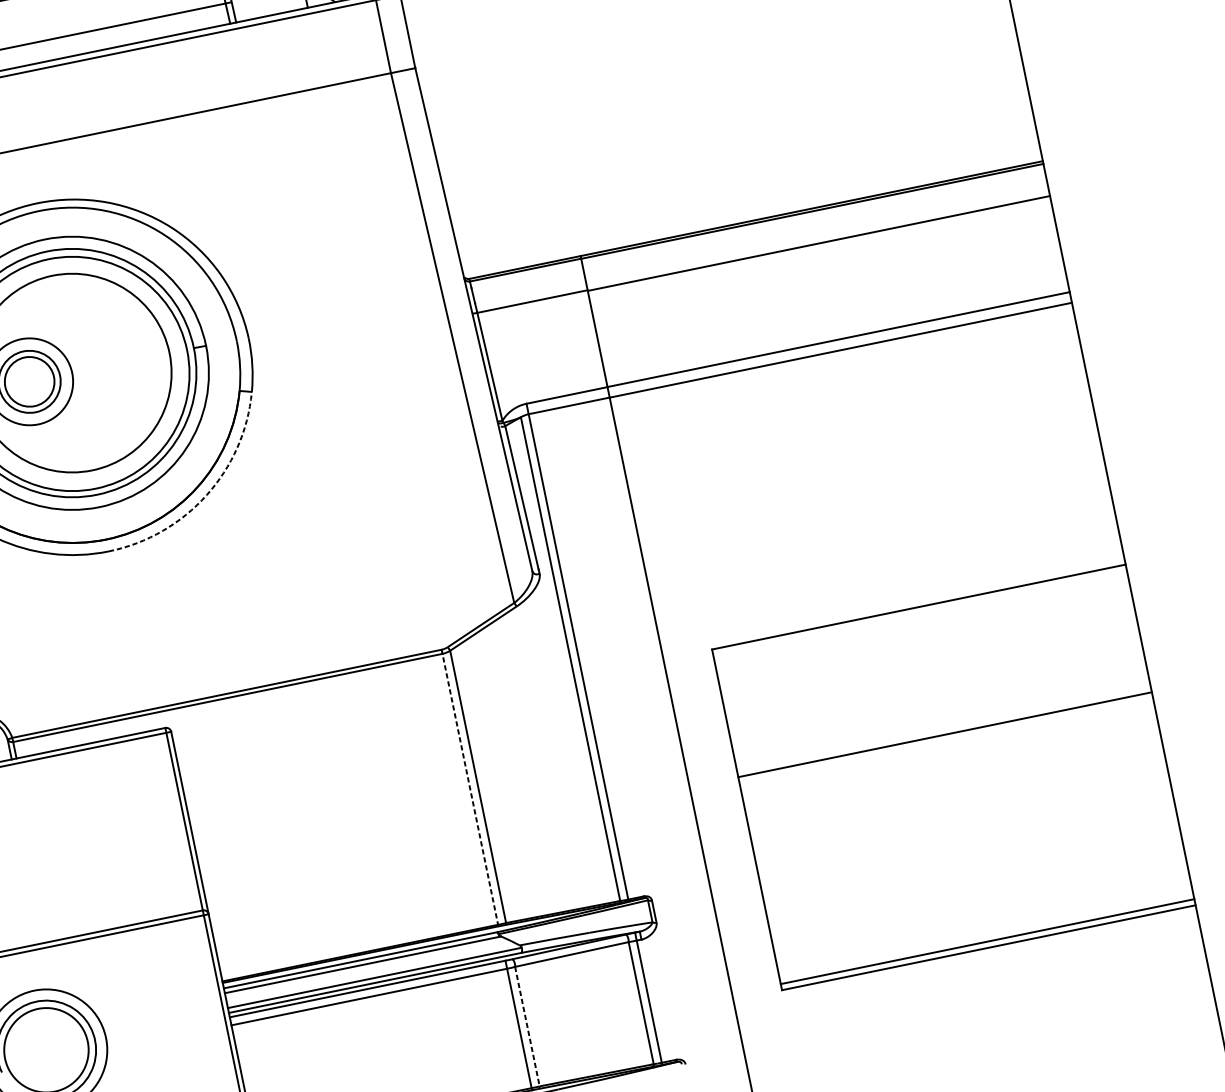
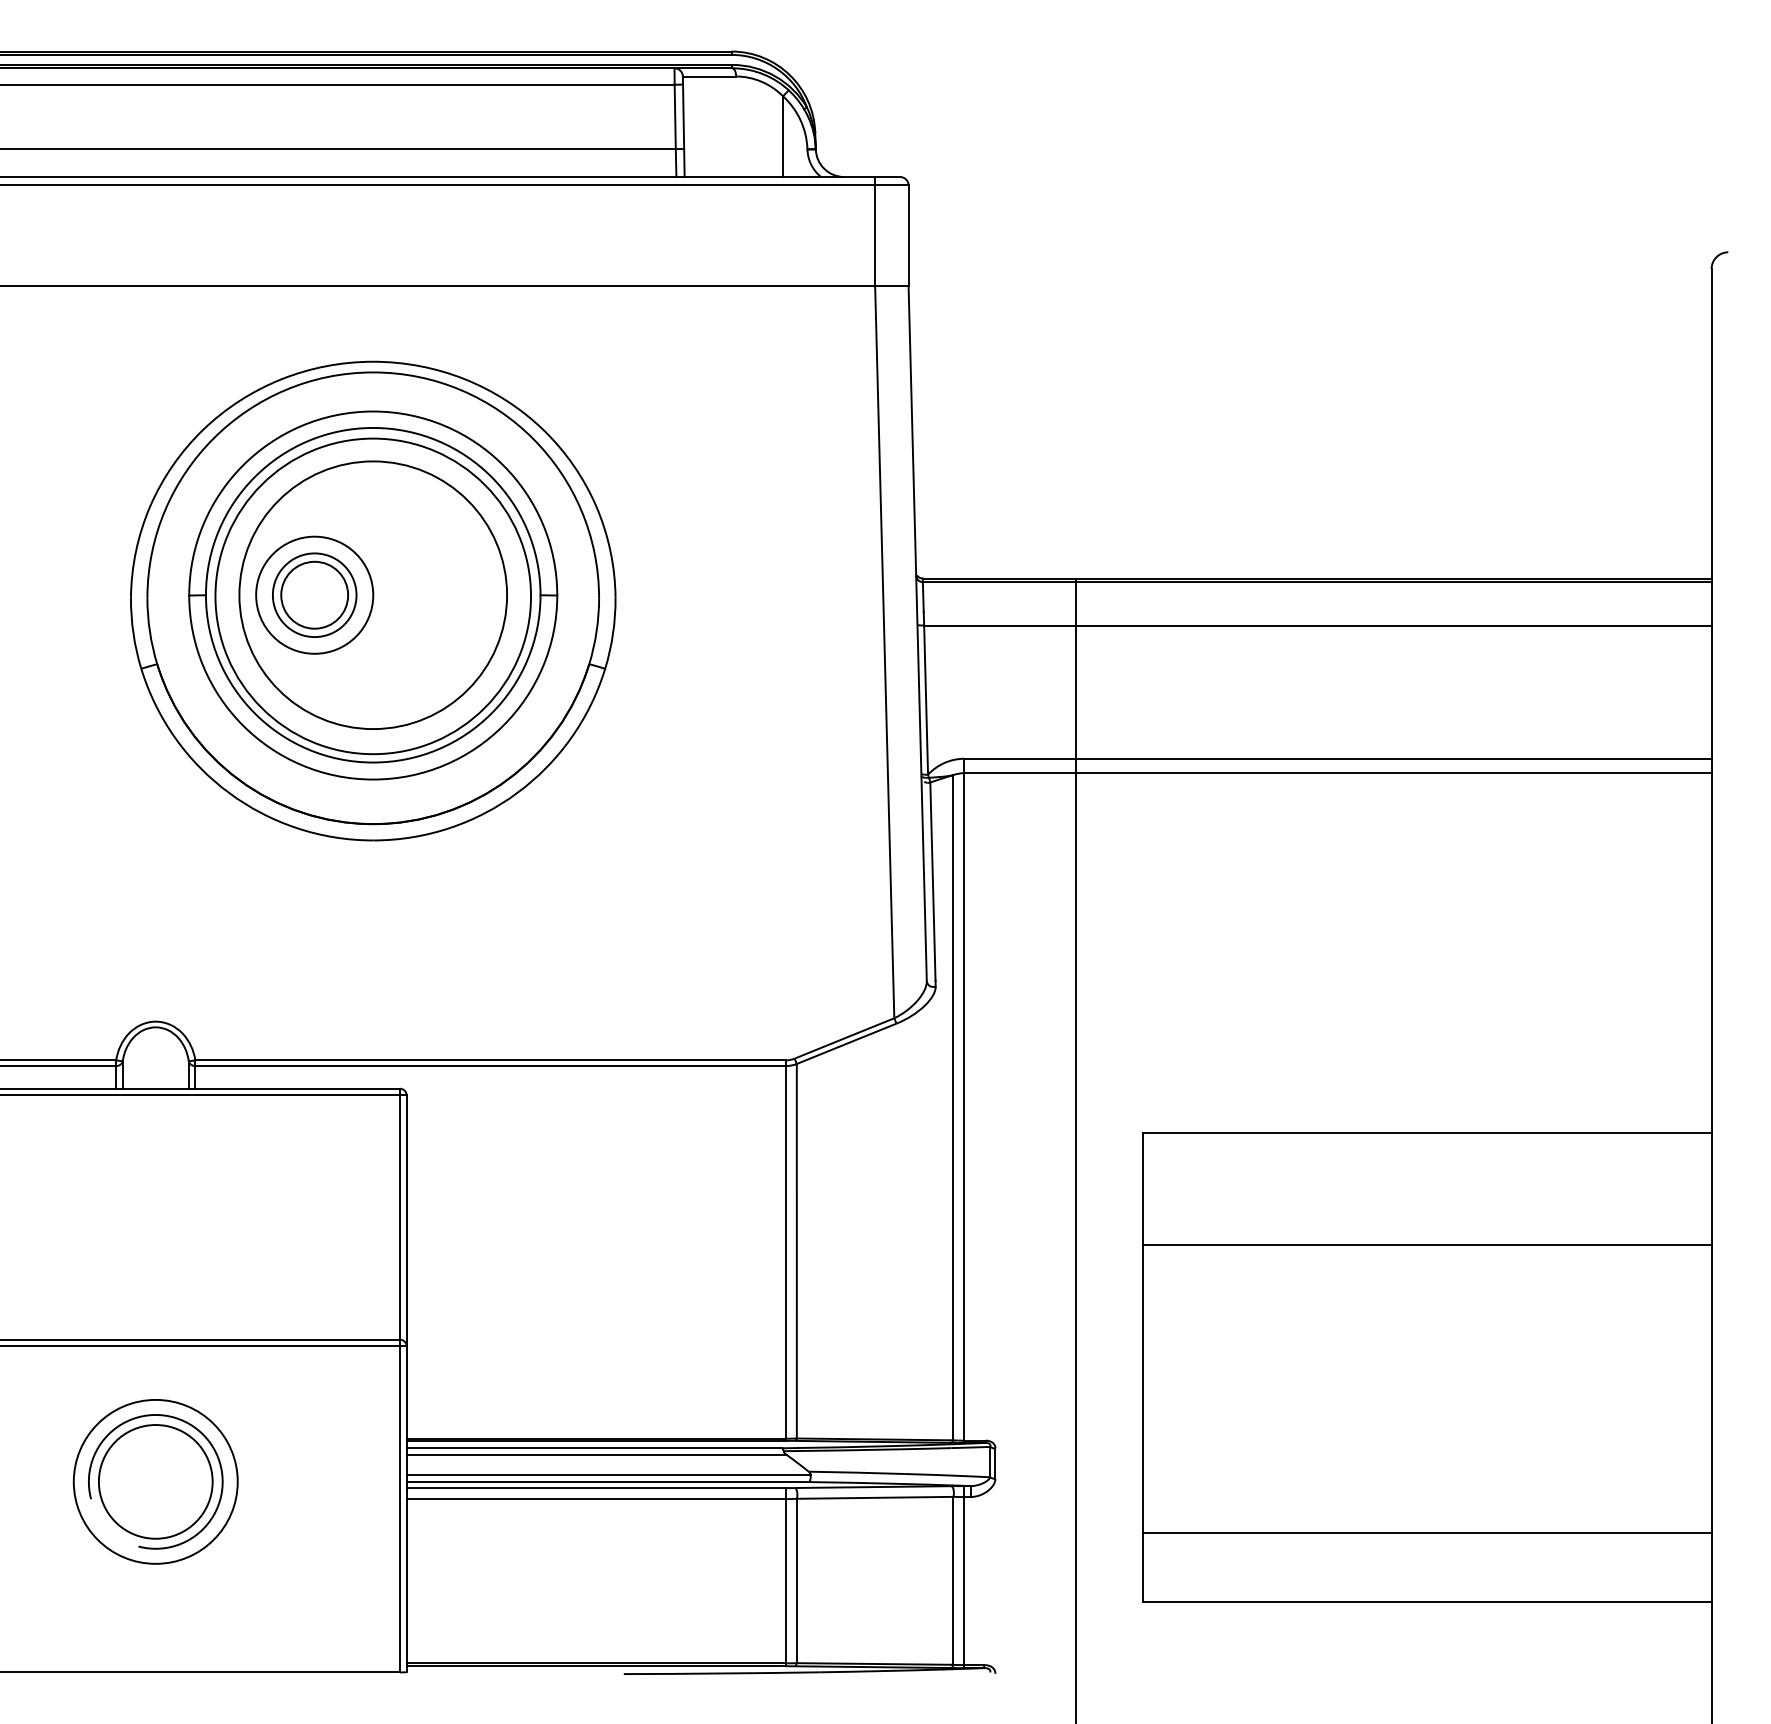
arc: (206, 495) -> (517, 792), dashed -> solid
line: (944, 734) -> (1426, 1244), moved
line: (469, 788) -> (785, 1250), dashed -> solid
line: (987, 941) -> (1426, 1533), moved
line: (527, 1027) -> (796, 1581), dashed -> solid

